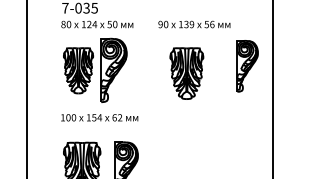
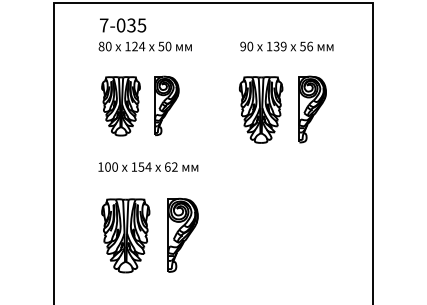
text: (194, 24) -> (286, 46), moved
part: (247, 66) -> (312, 109), moved
part: (113, 70) -> (166, 105), size x0.71

